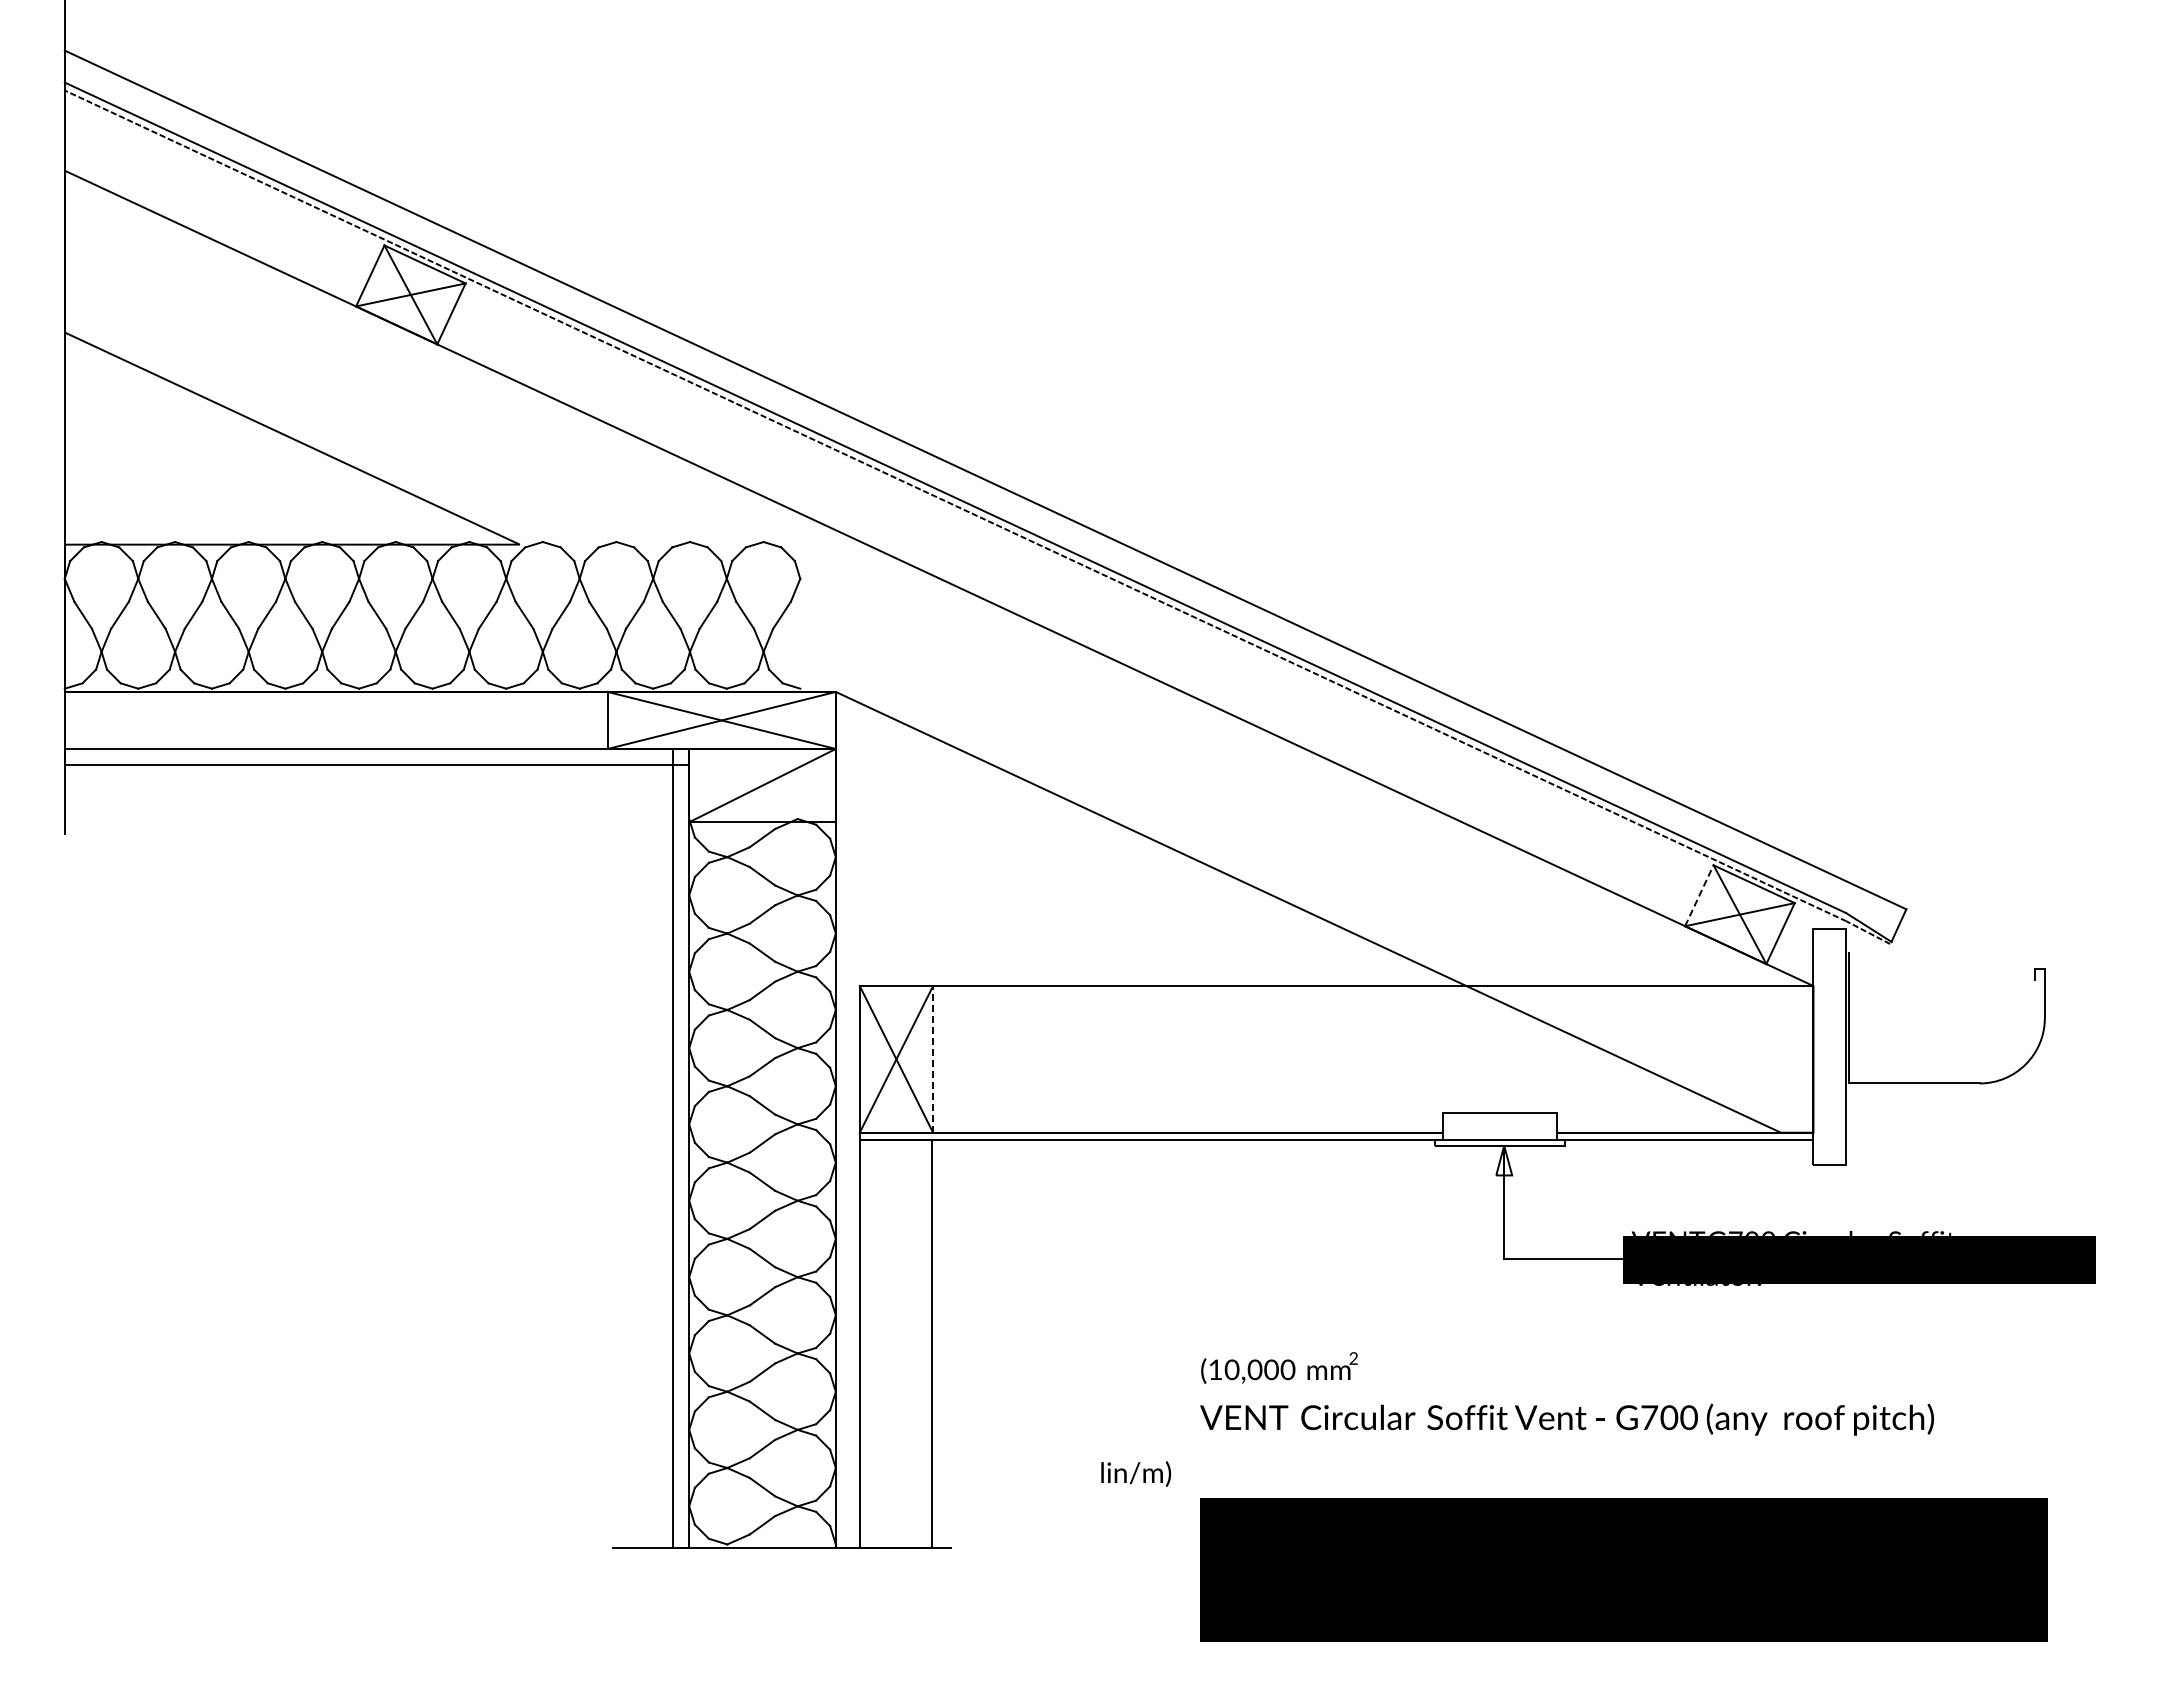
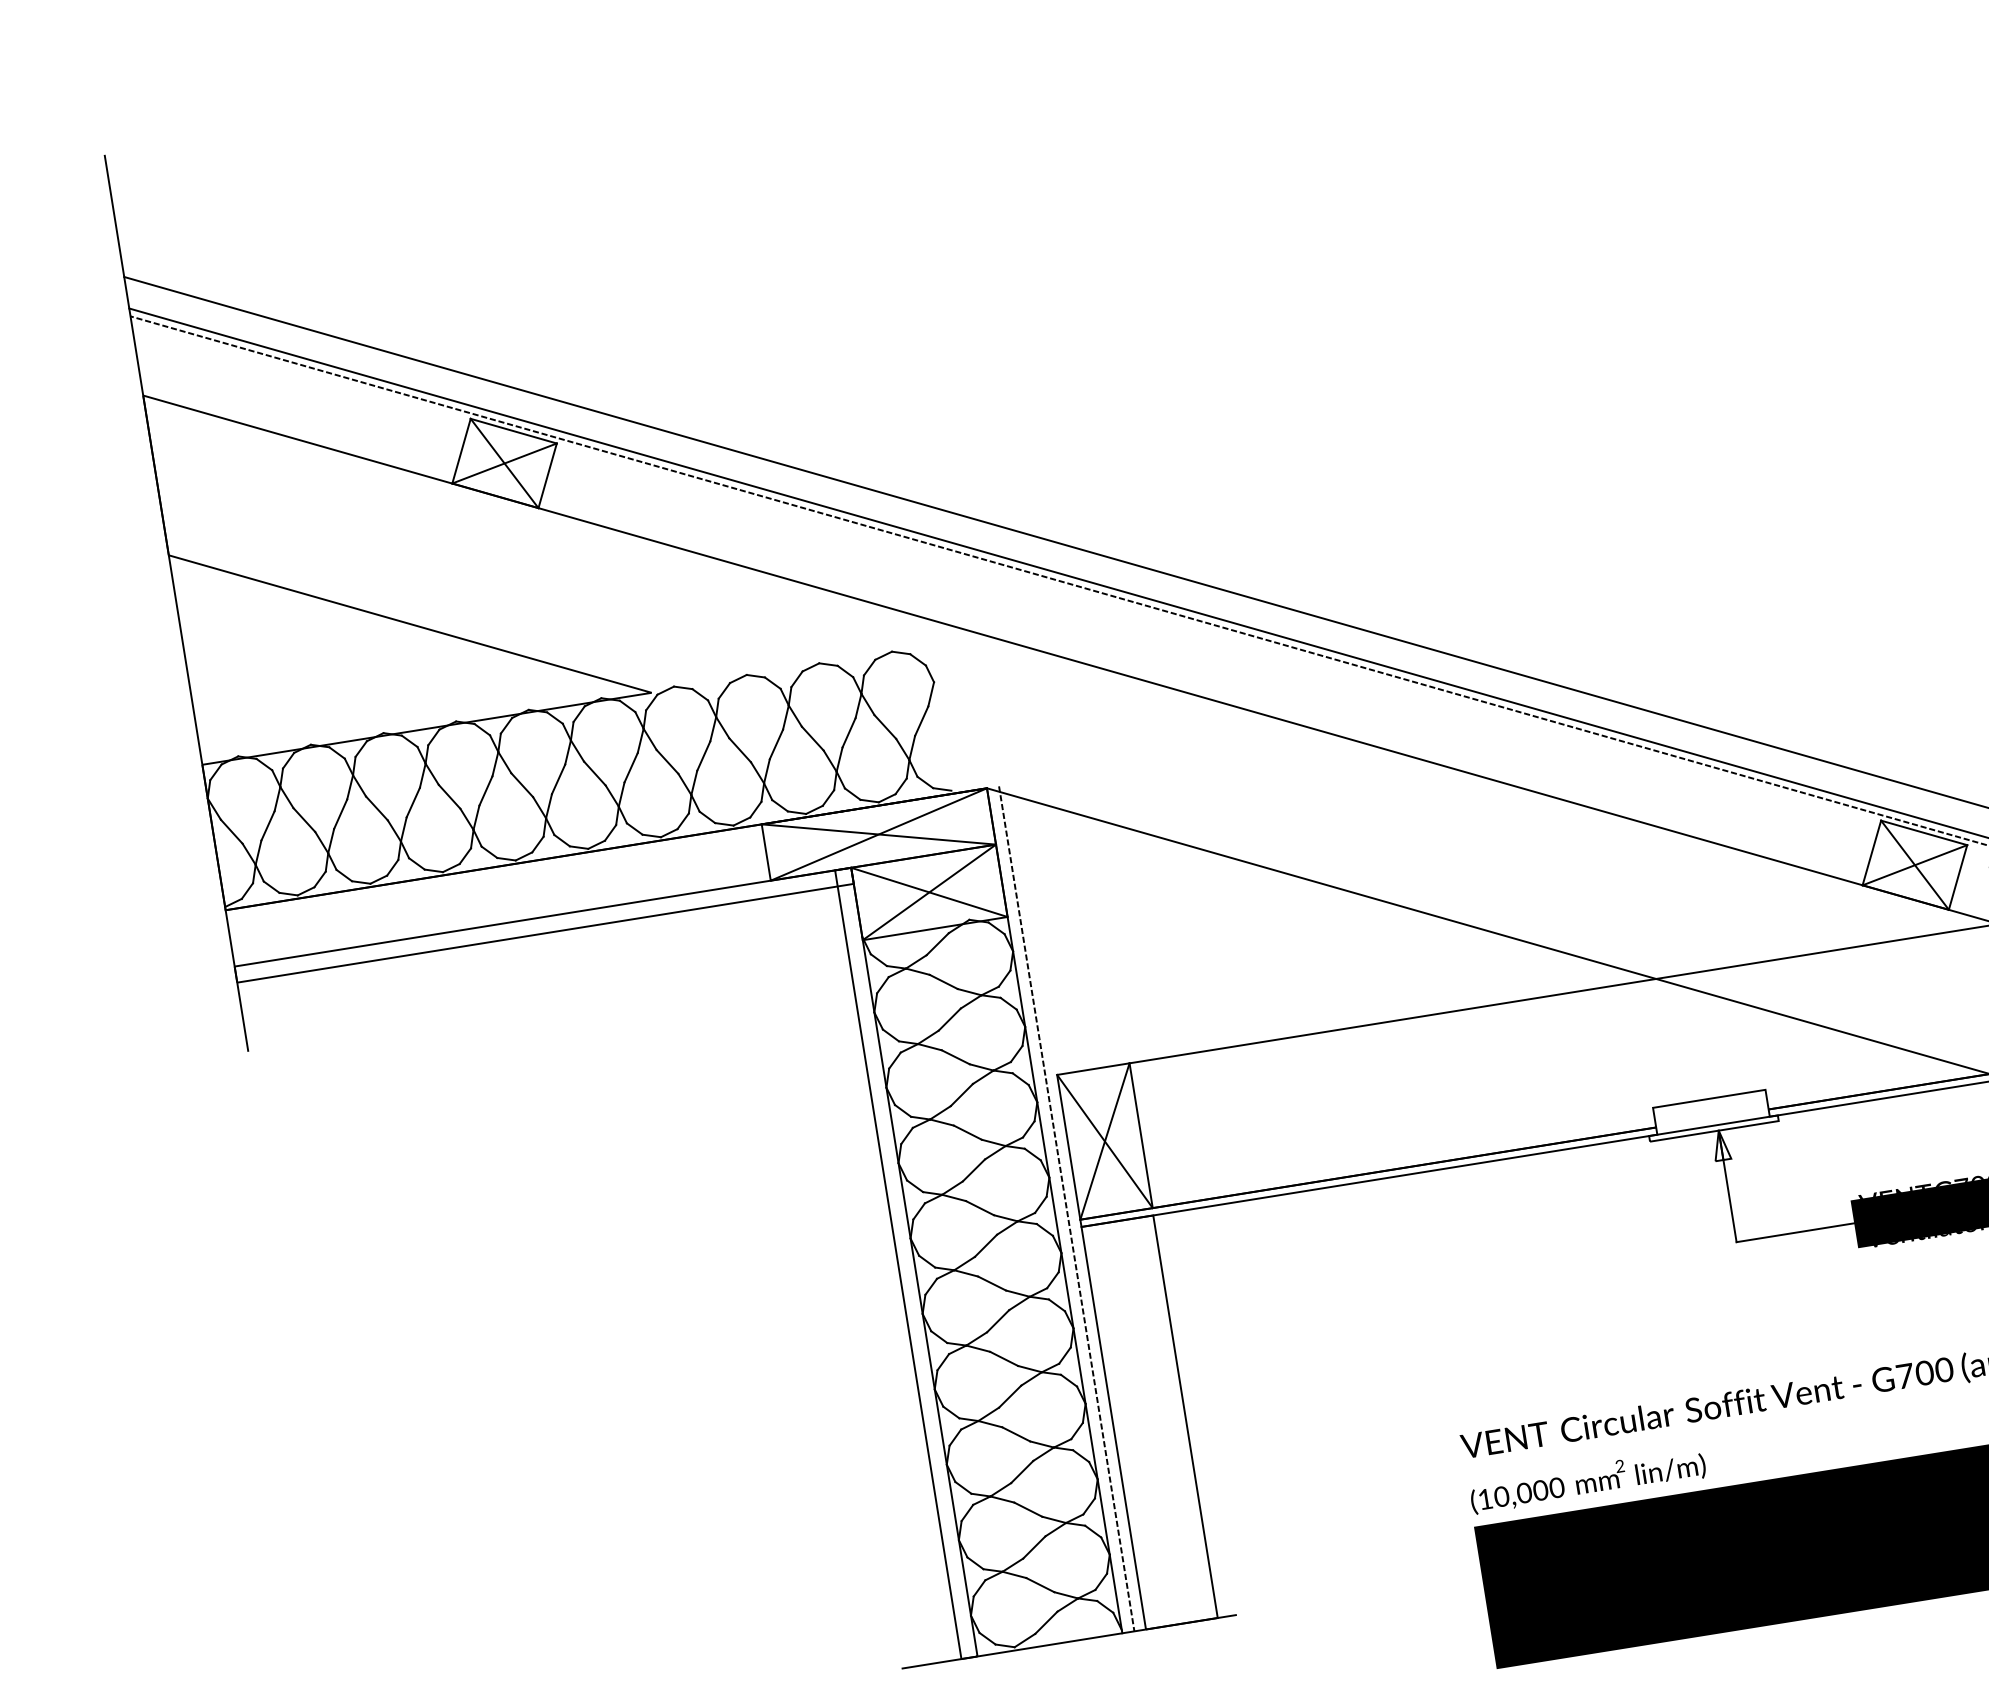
line: (762, 785) -> (929, 892), added
line: (1699, 895) -> (1871, 852), dashed -> solid
line: (933, 1058) -> (1141, 1134), dashed -> solid
line: (848, 1119) -> (1067, 1208), added
text: (1279, 1367) -> (1548, 1486), moved
text: (1136, 1473) -> (1671, 1470), moved

